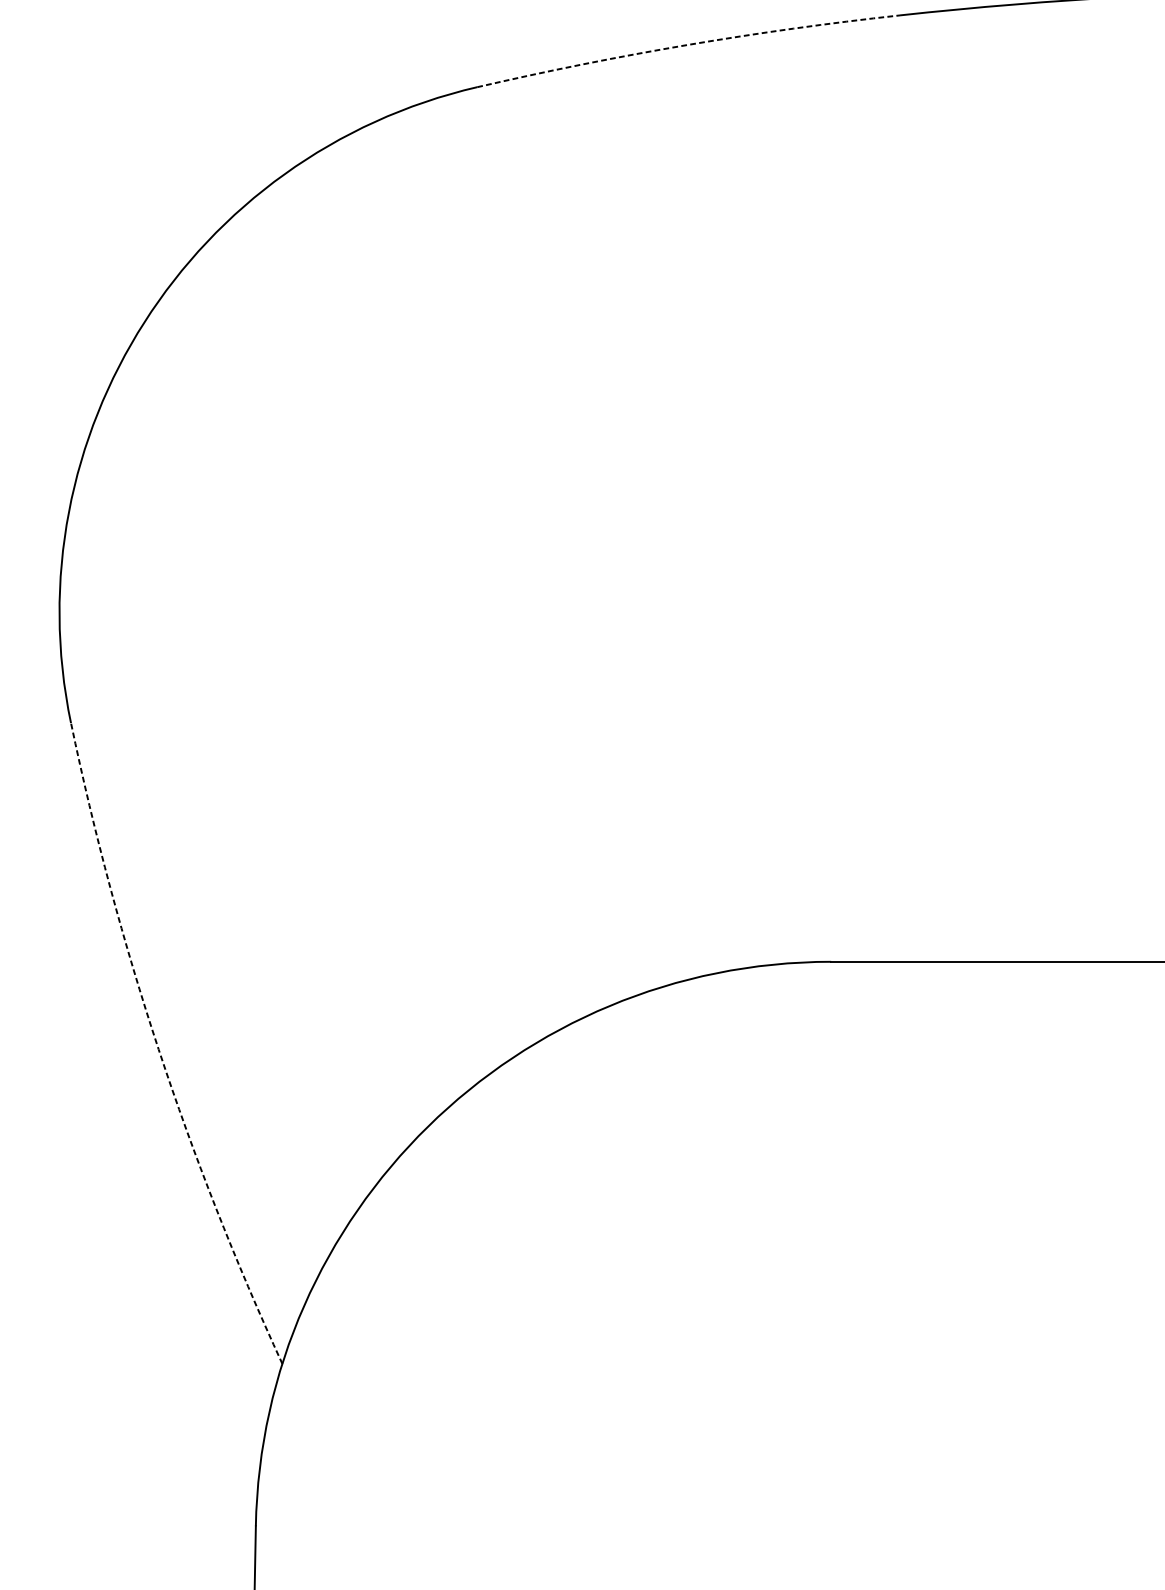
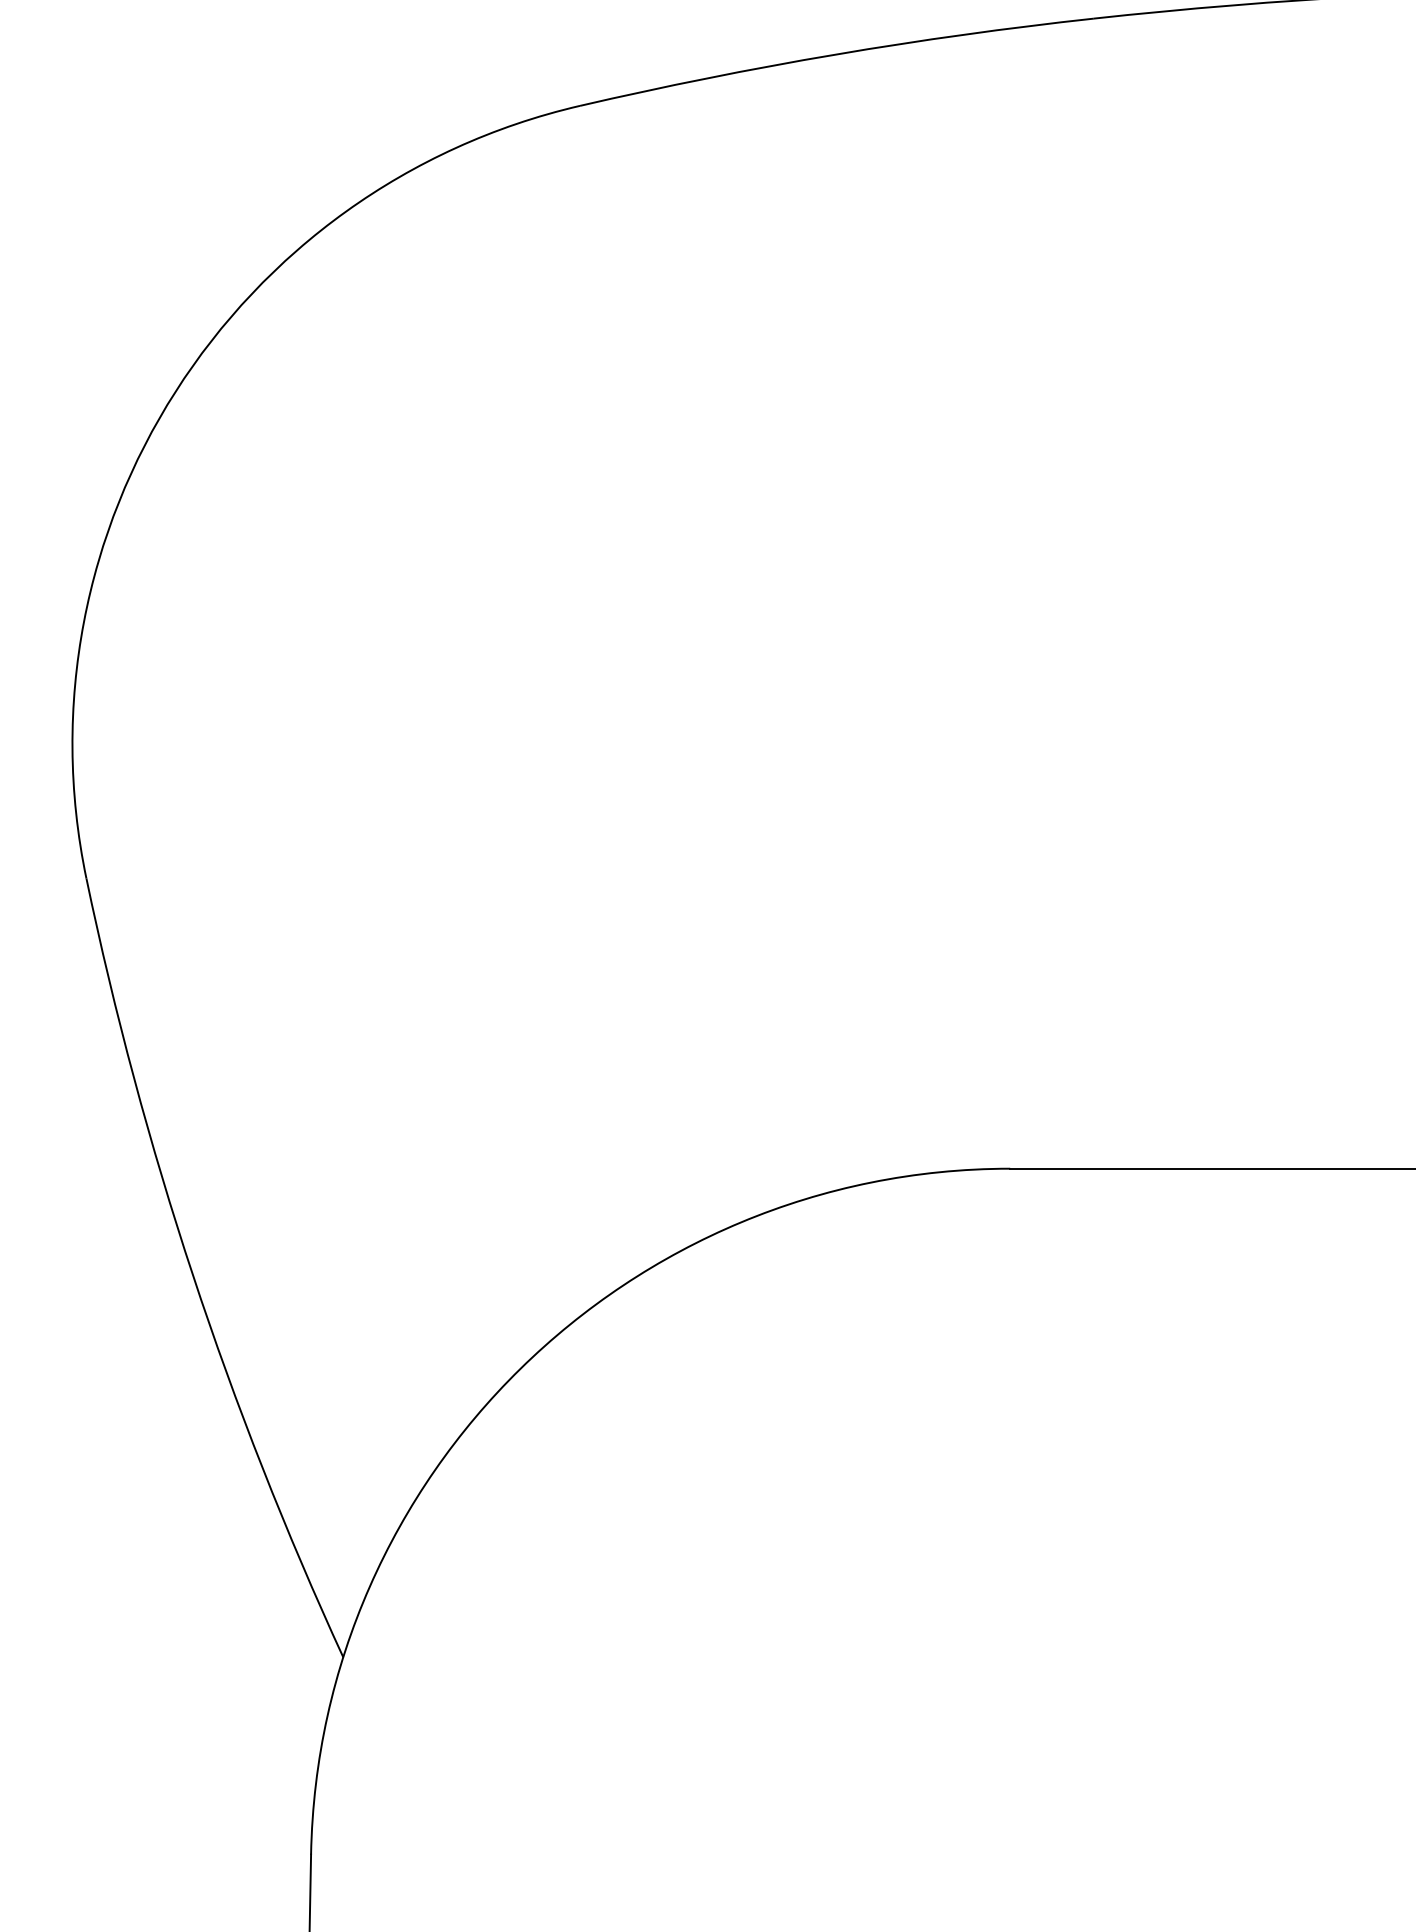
arc: (687, 44) -> (835, 54), dashed -> solid
arc: (159, 1049) -> (193, 1275), dashed -> solid

